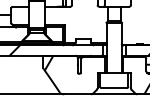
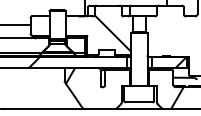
hatch: (88, 22) -> (112, 33), added

